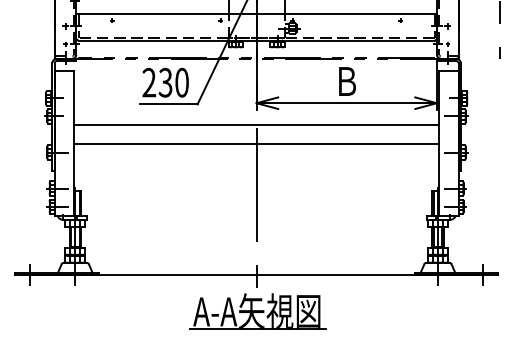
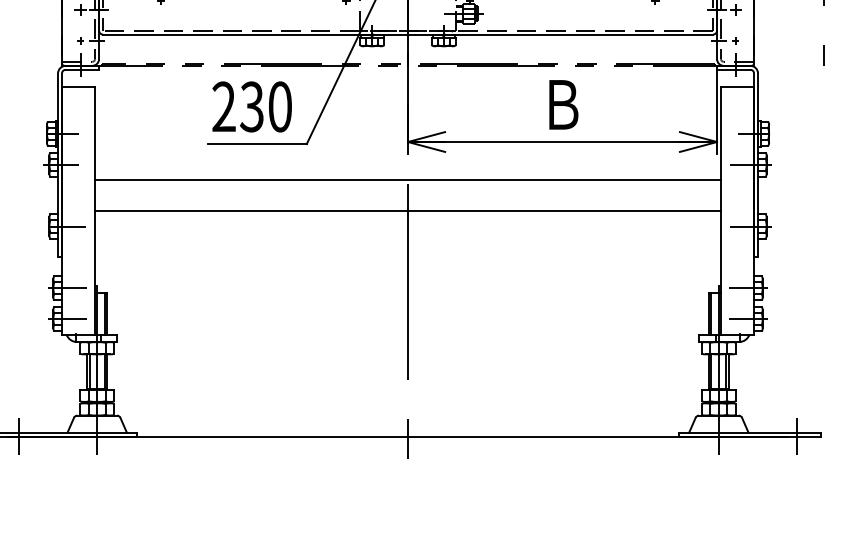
part: (257, 311) -> (409, 499), removed

